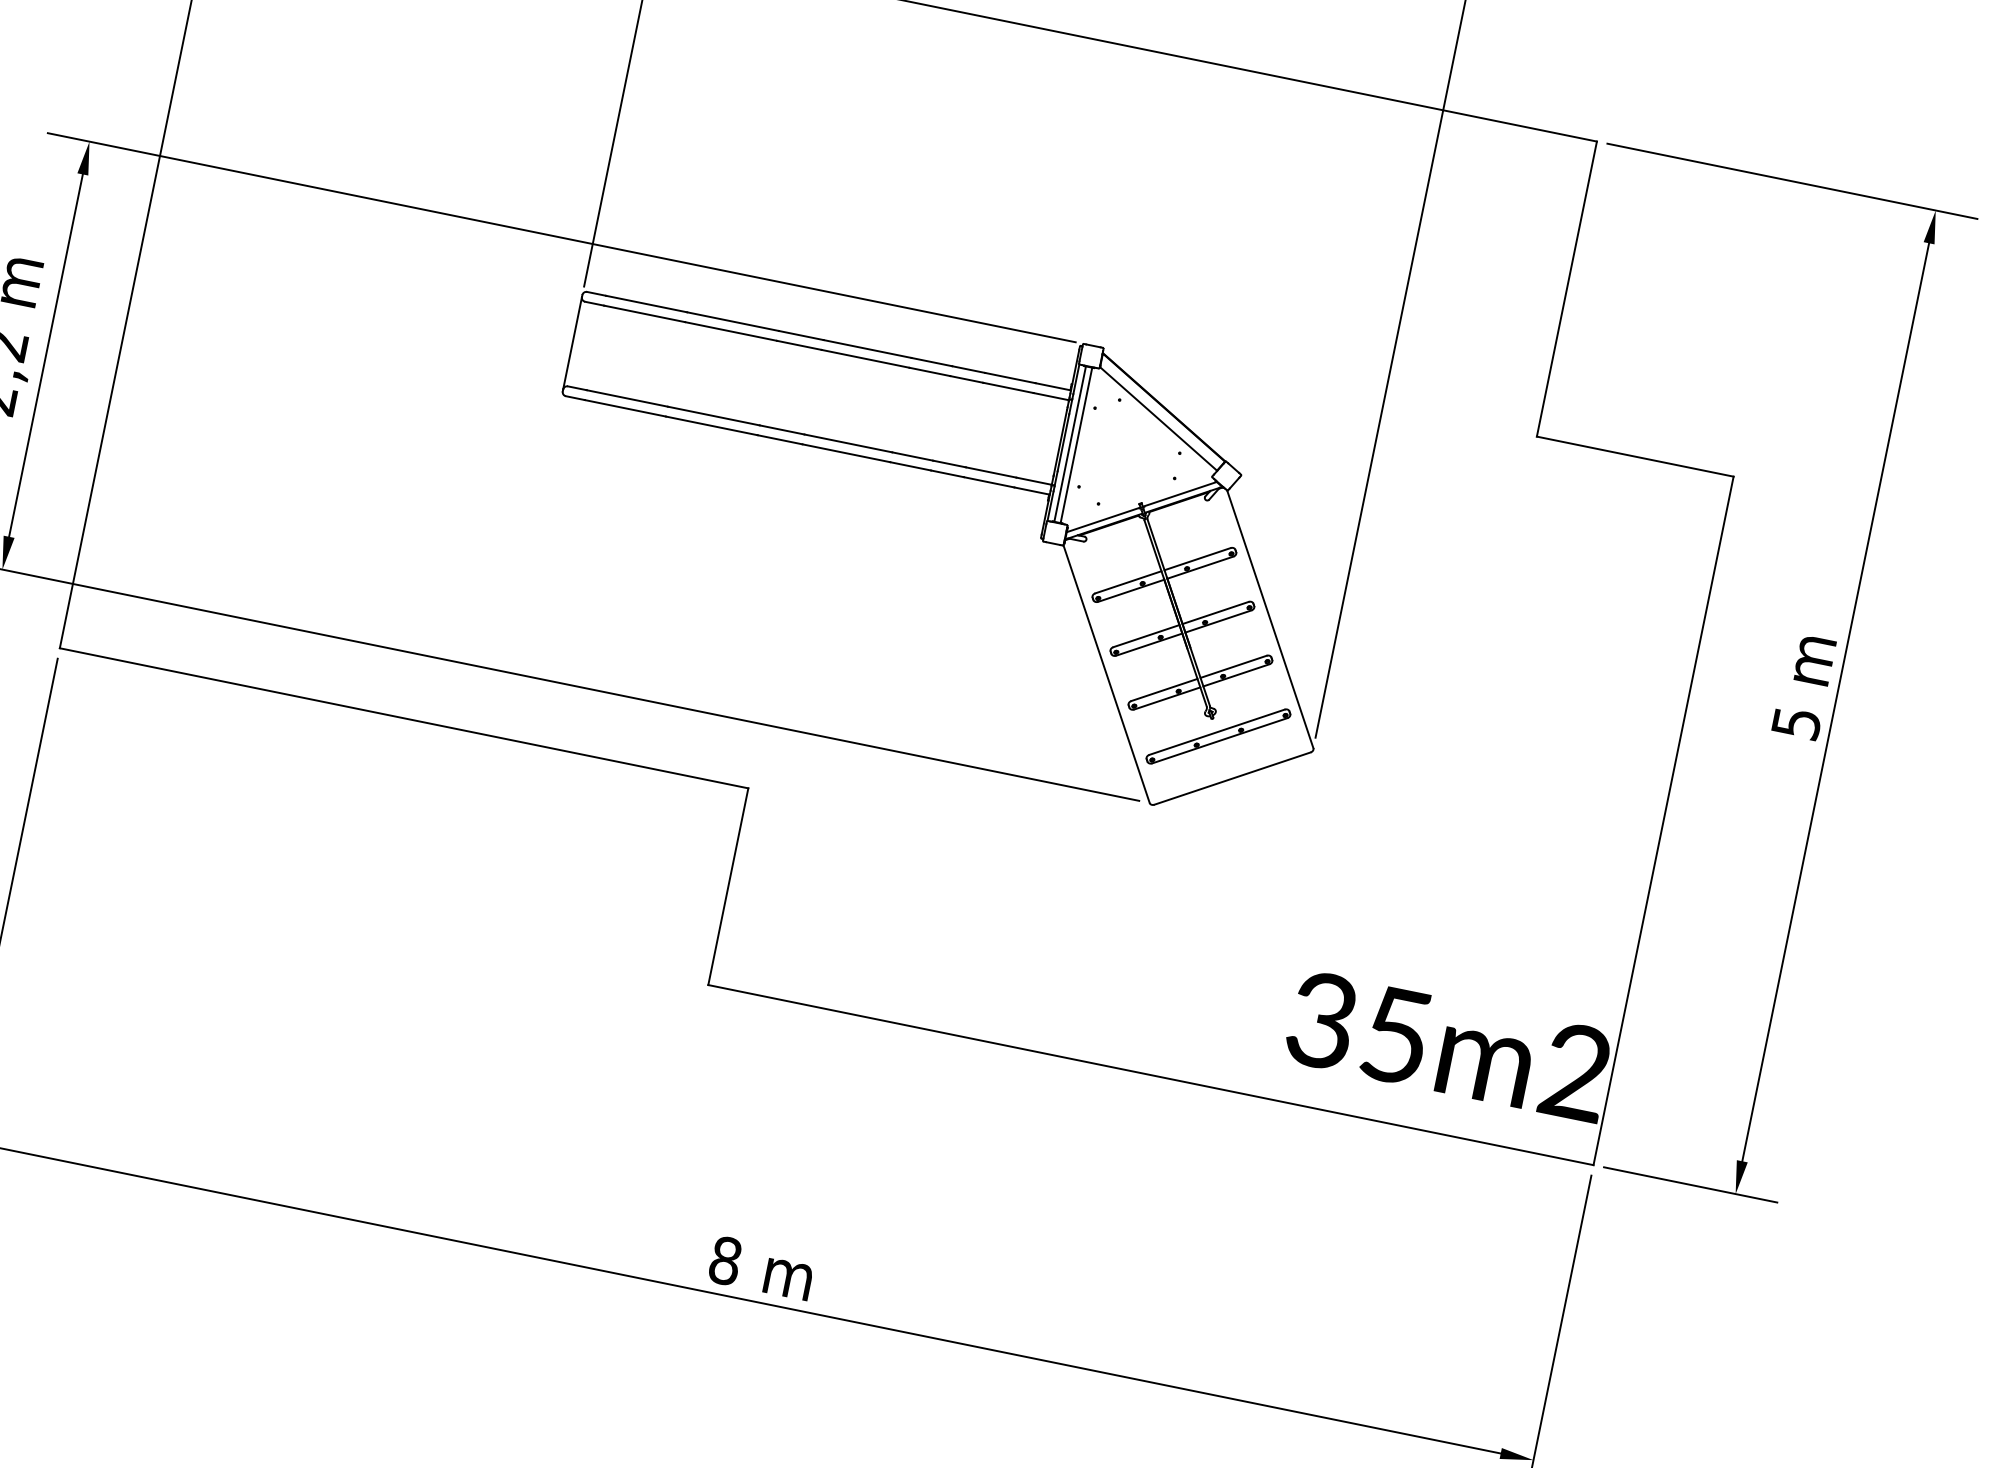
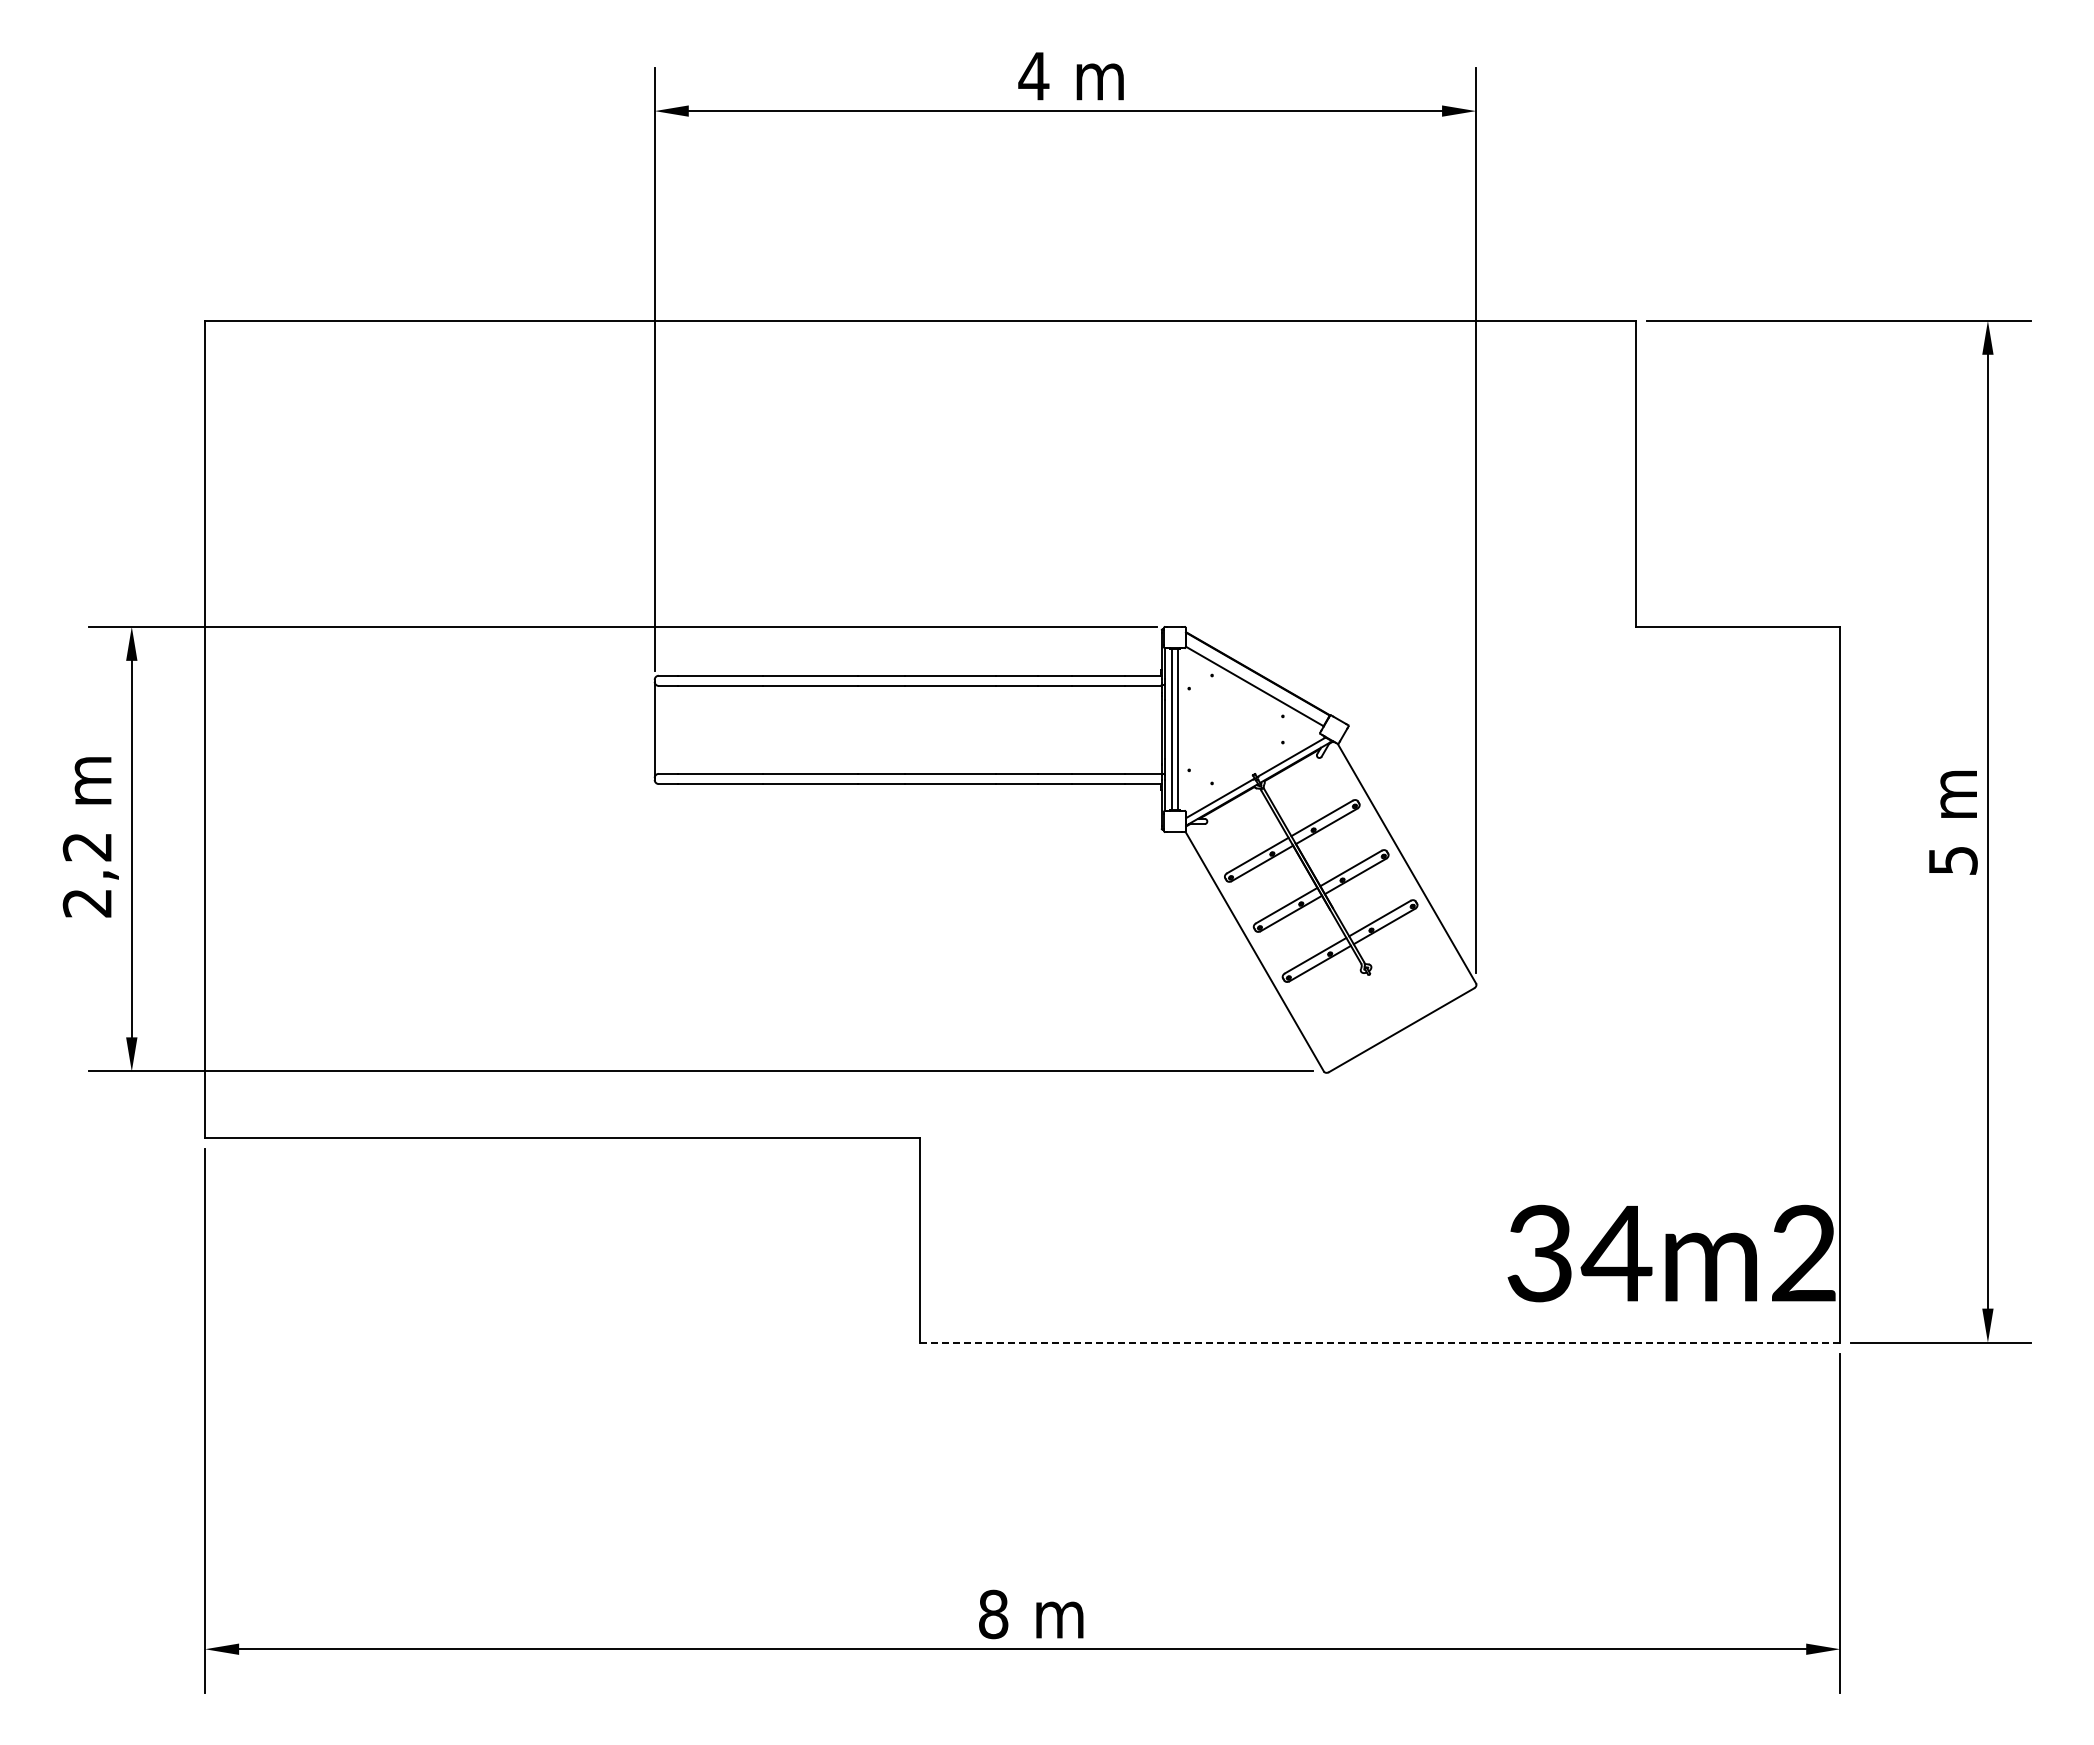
part: (1218, 735) -> (1378, 990), removed
text: (1395, 1035) -> (1616, 1253), 35m2 -> 34m2
line: (1151, 1074) -> (1380, 1342), solid -> dashed

